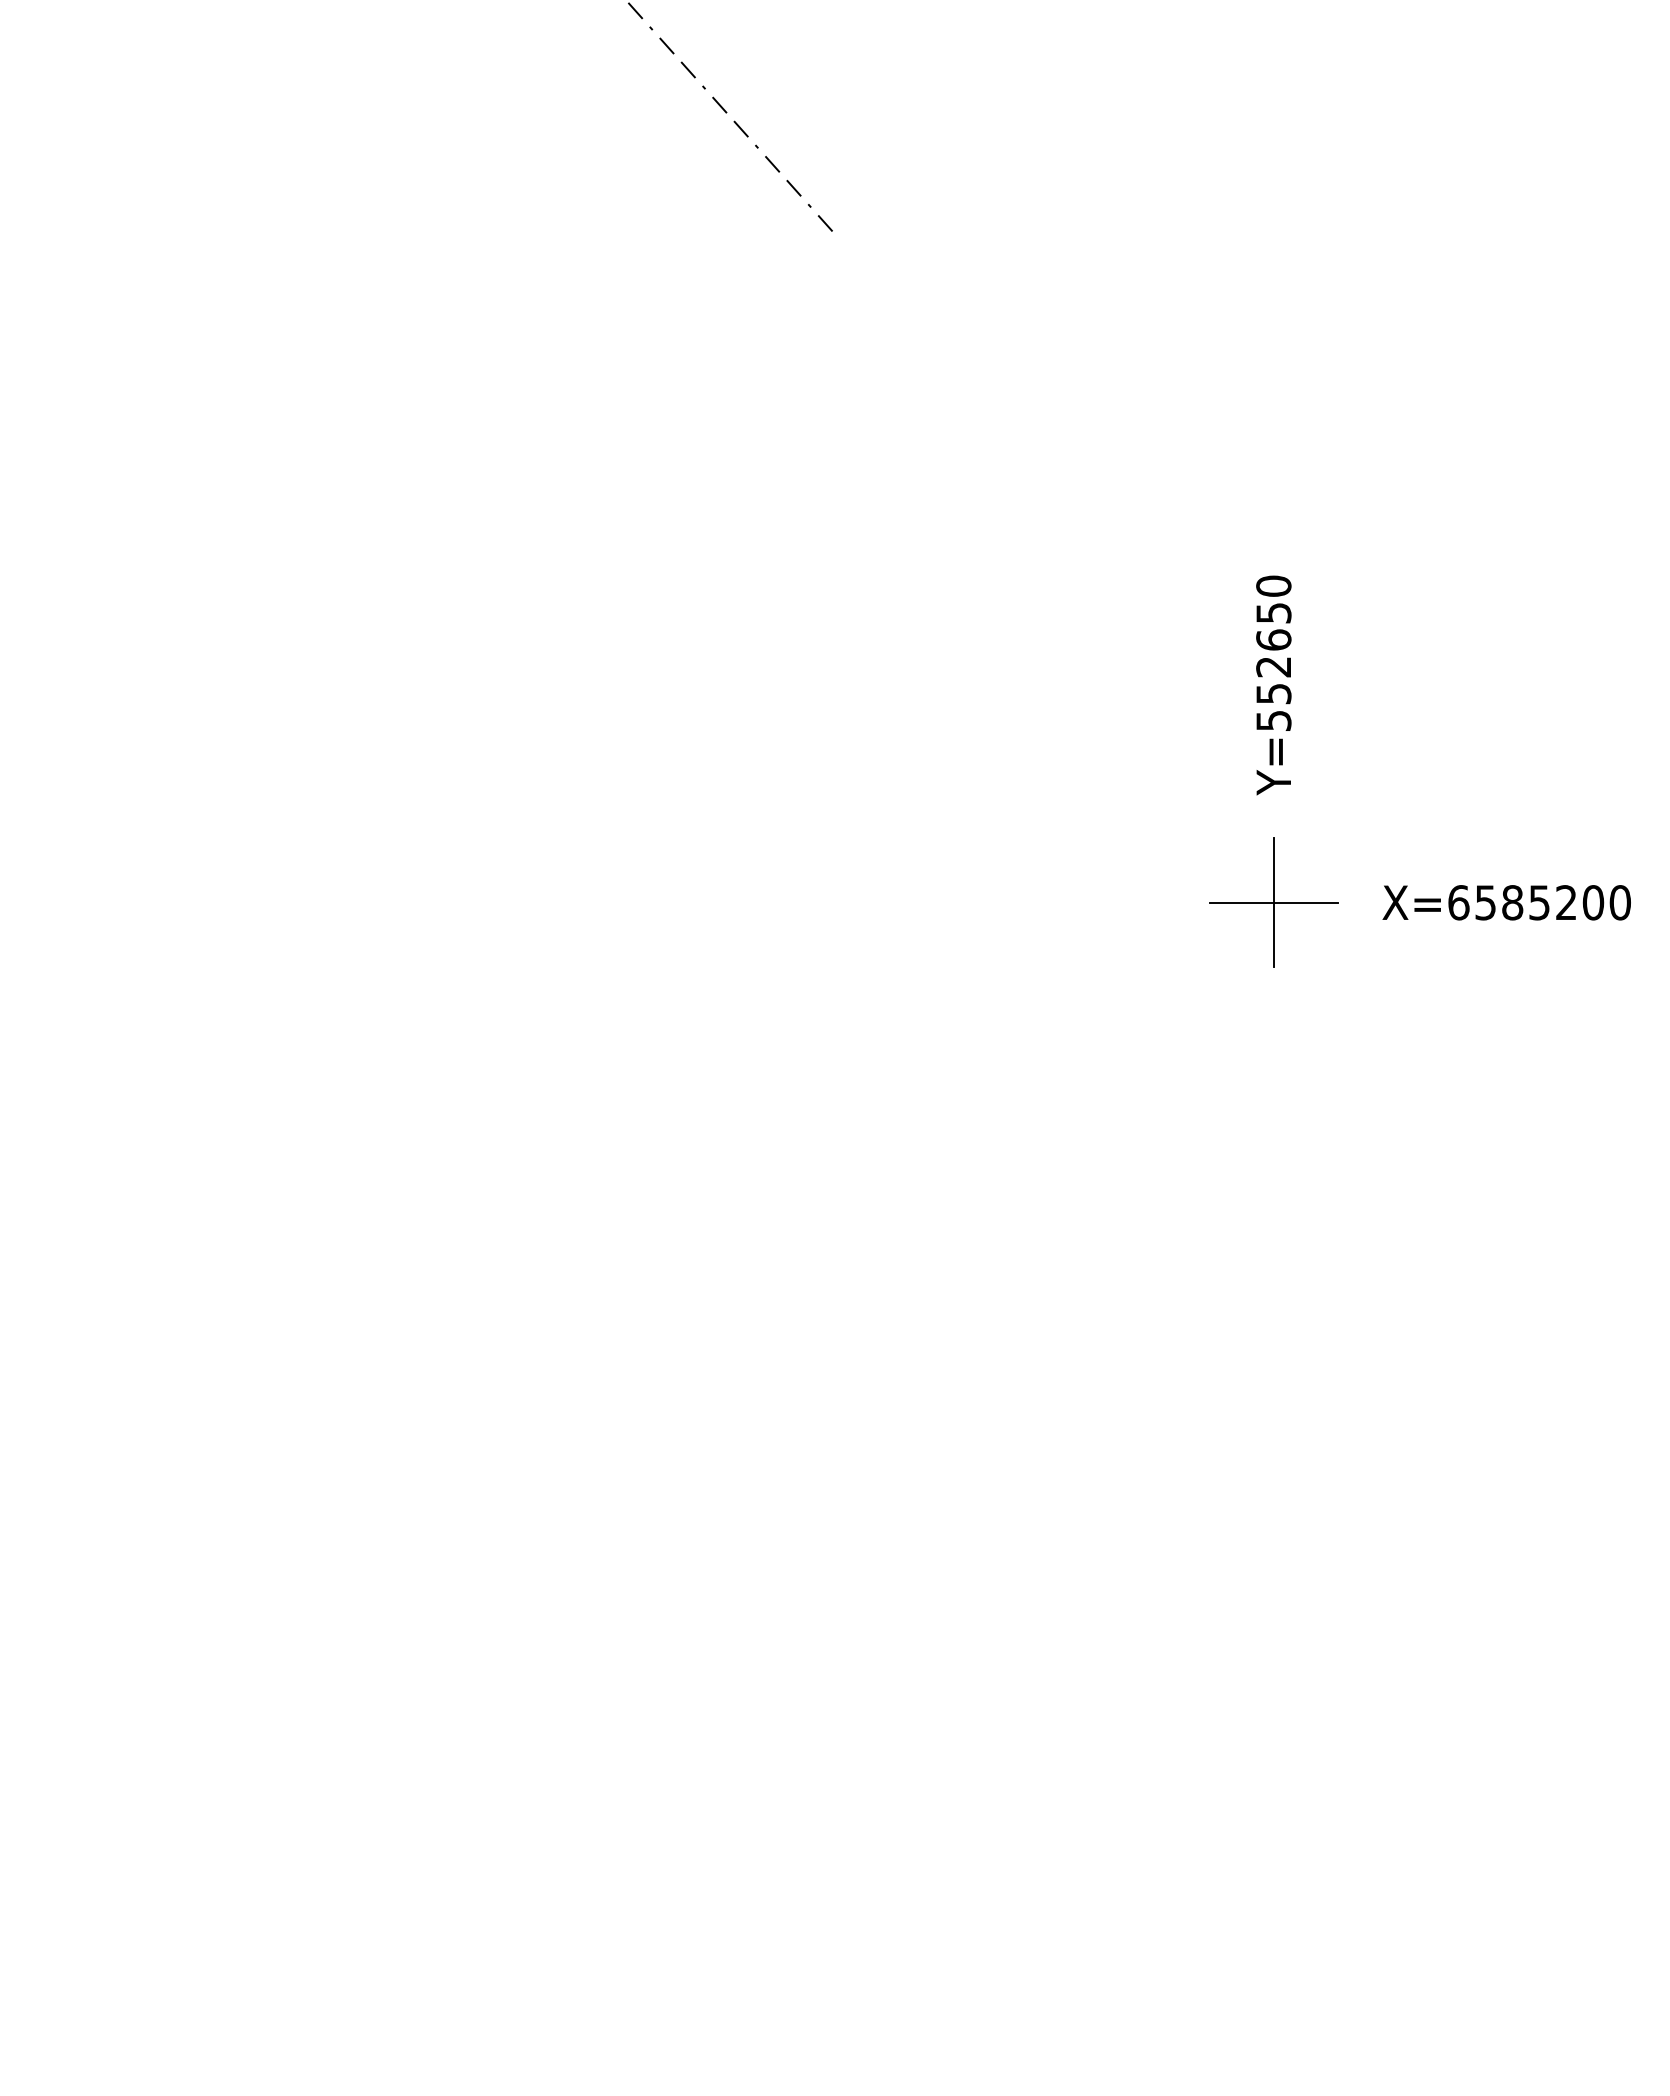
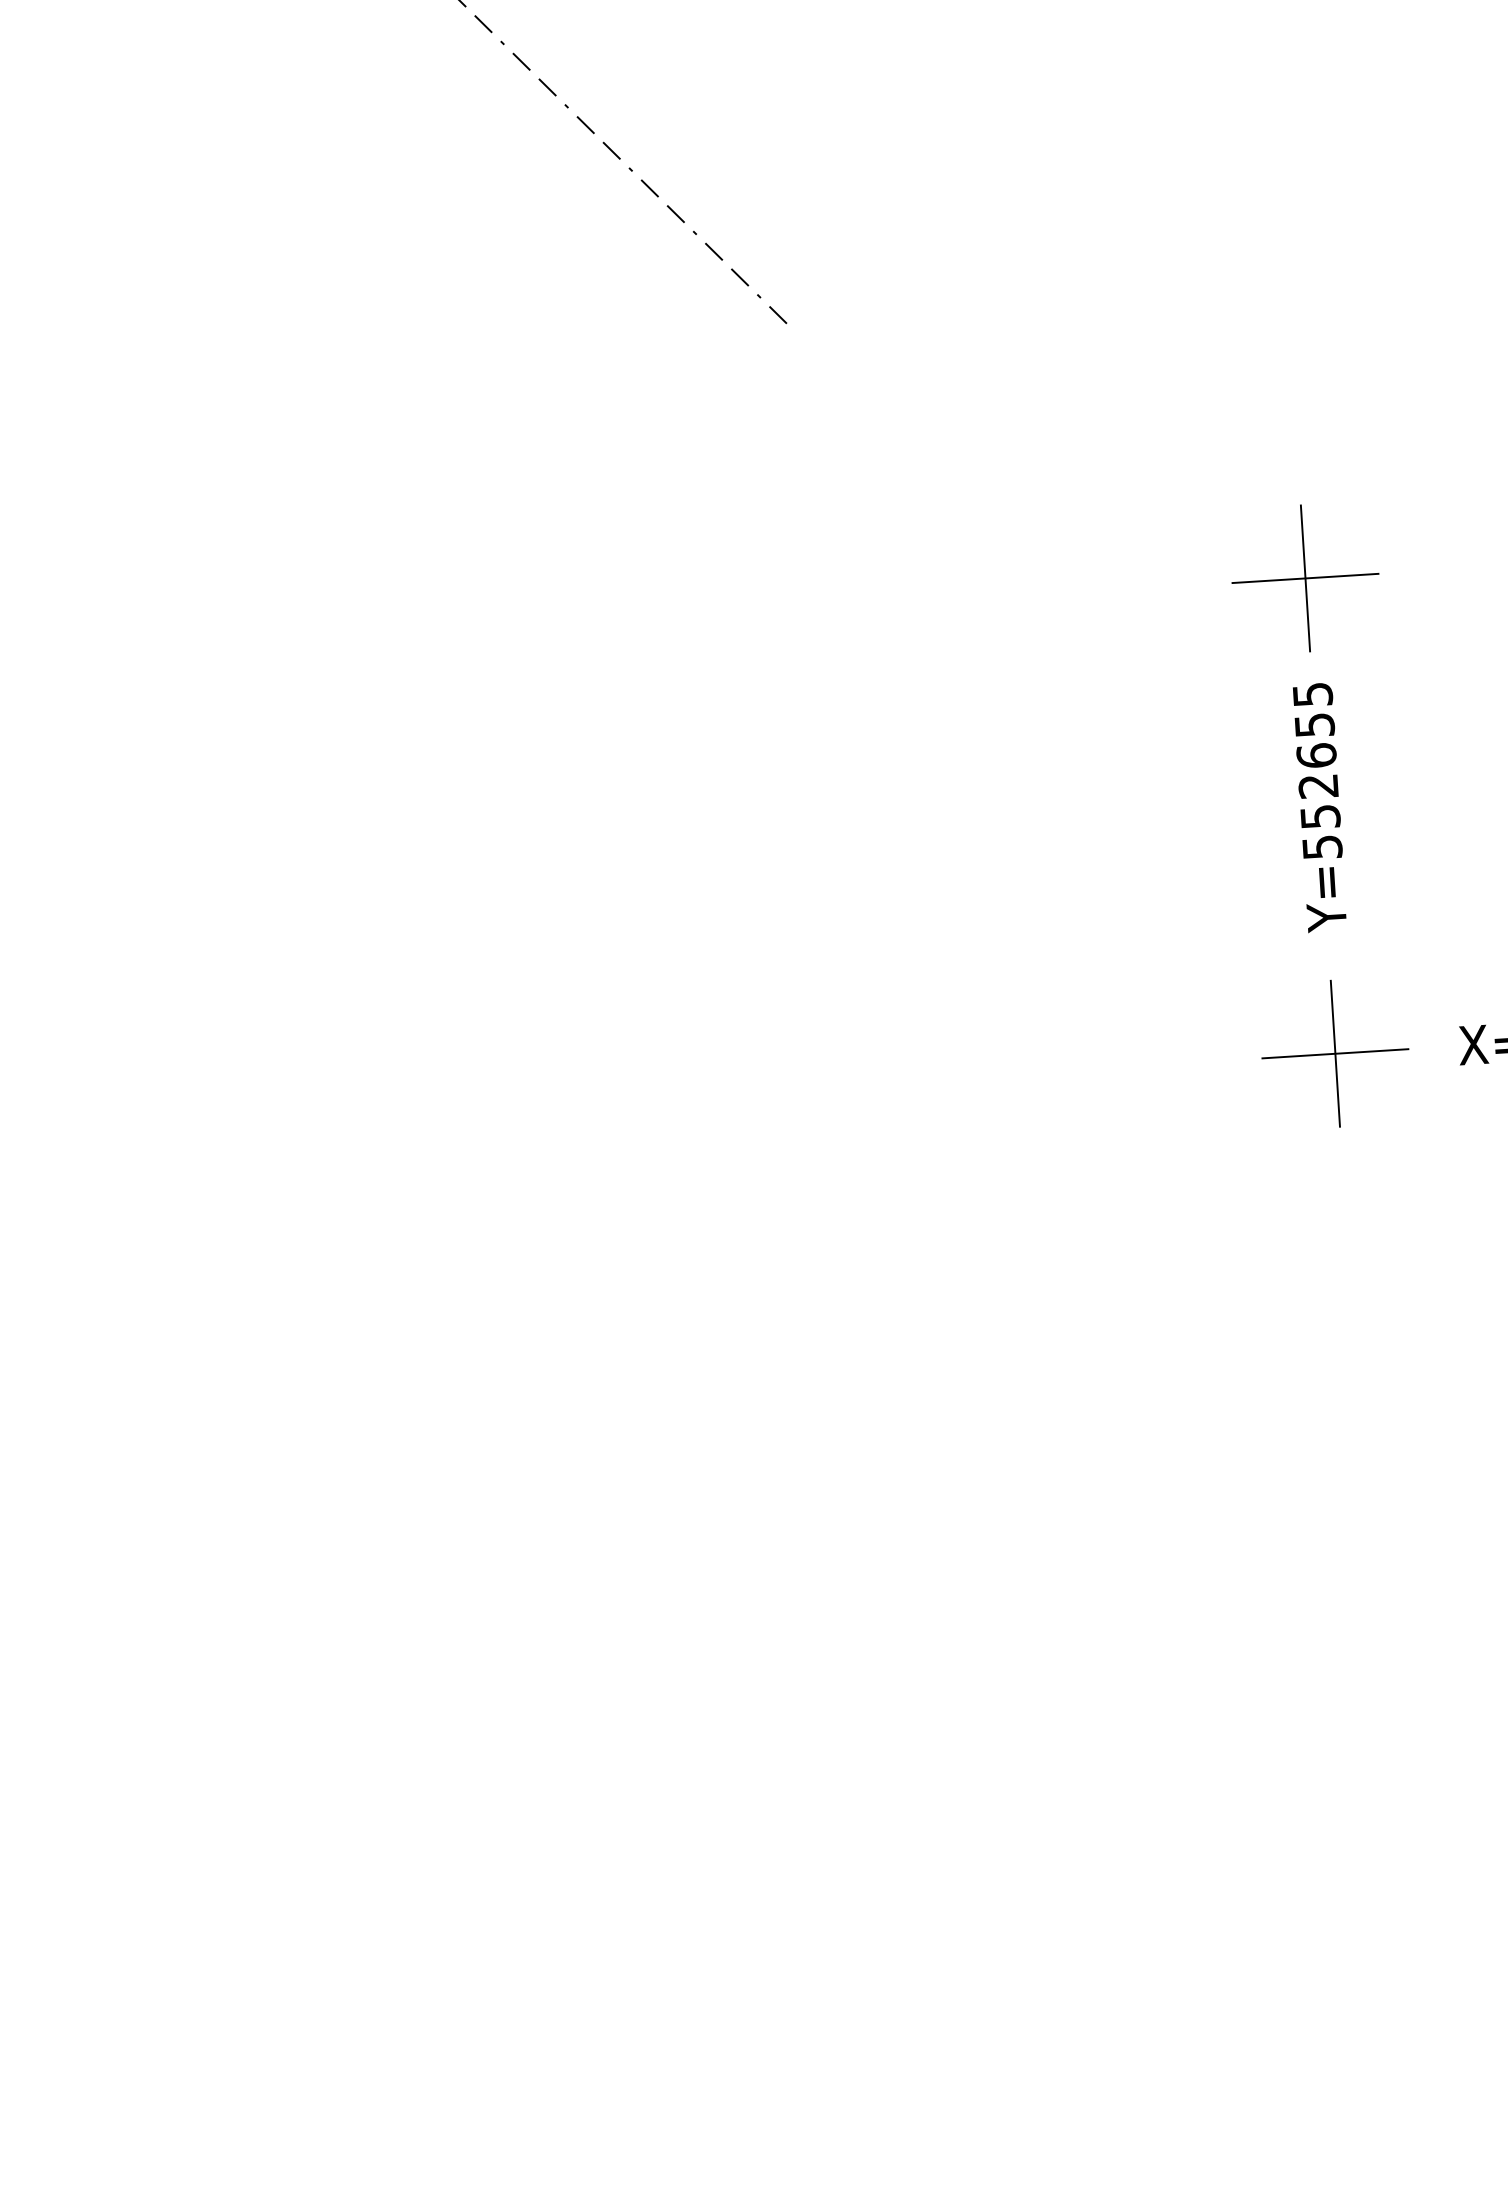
part: (1273, 483) -> (1305, 578), added
text: (1273, 585) -> (1312, 693), Y=552650 -> Y=552655

